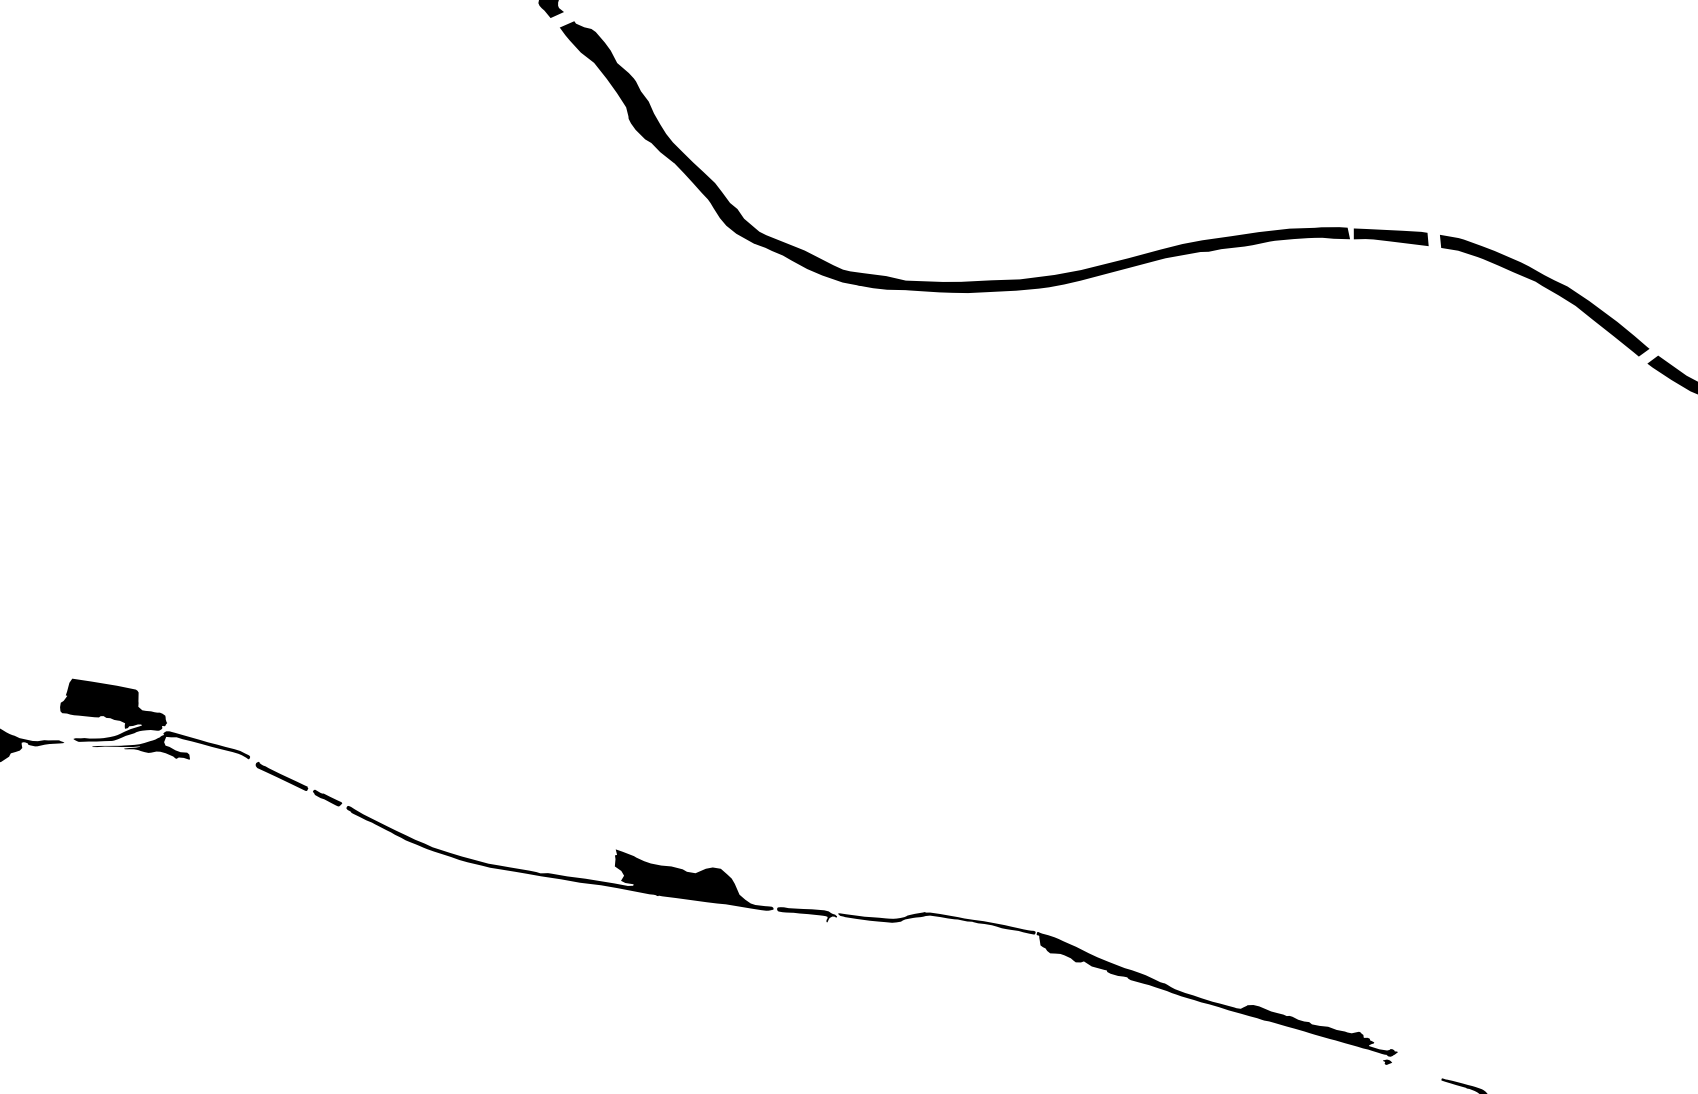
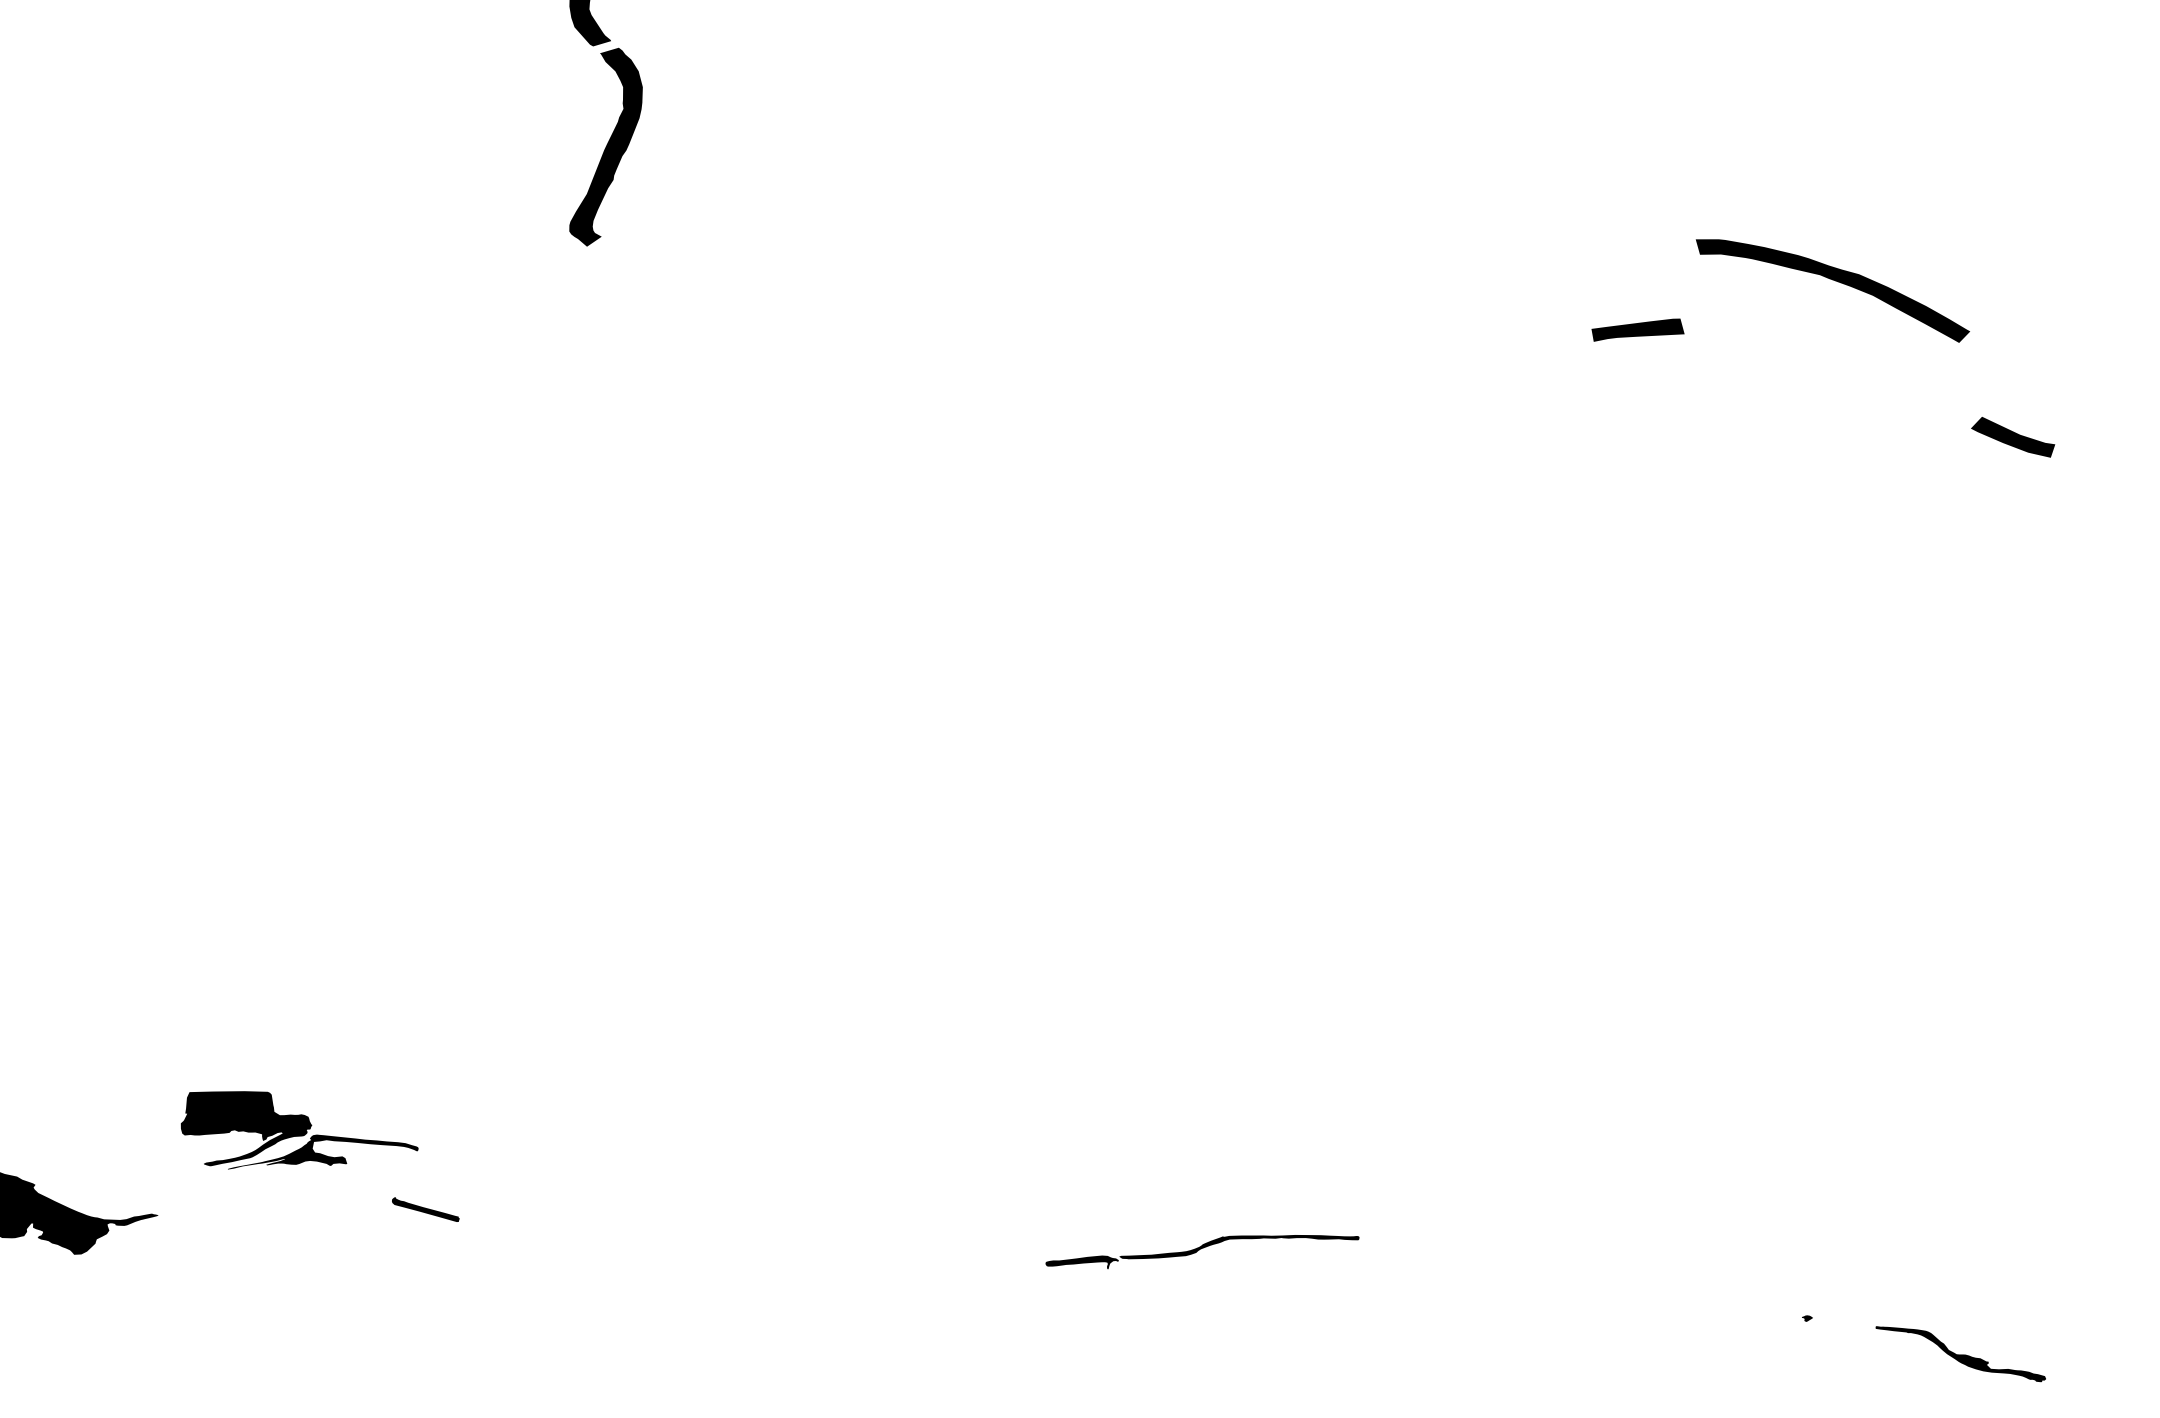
fill: (944, 193) -> (1094, 373), removed
part: (1547, 289) -> (1835, 281), moved
part: (156, 725) -> (299, 1130), moved
fill: (327, 797) -> (484, 1225), removed
fill: (559, 859) -> (775, 1250), removed
fill: (1216, 994) -> (1588, 1273), removed

